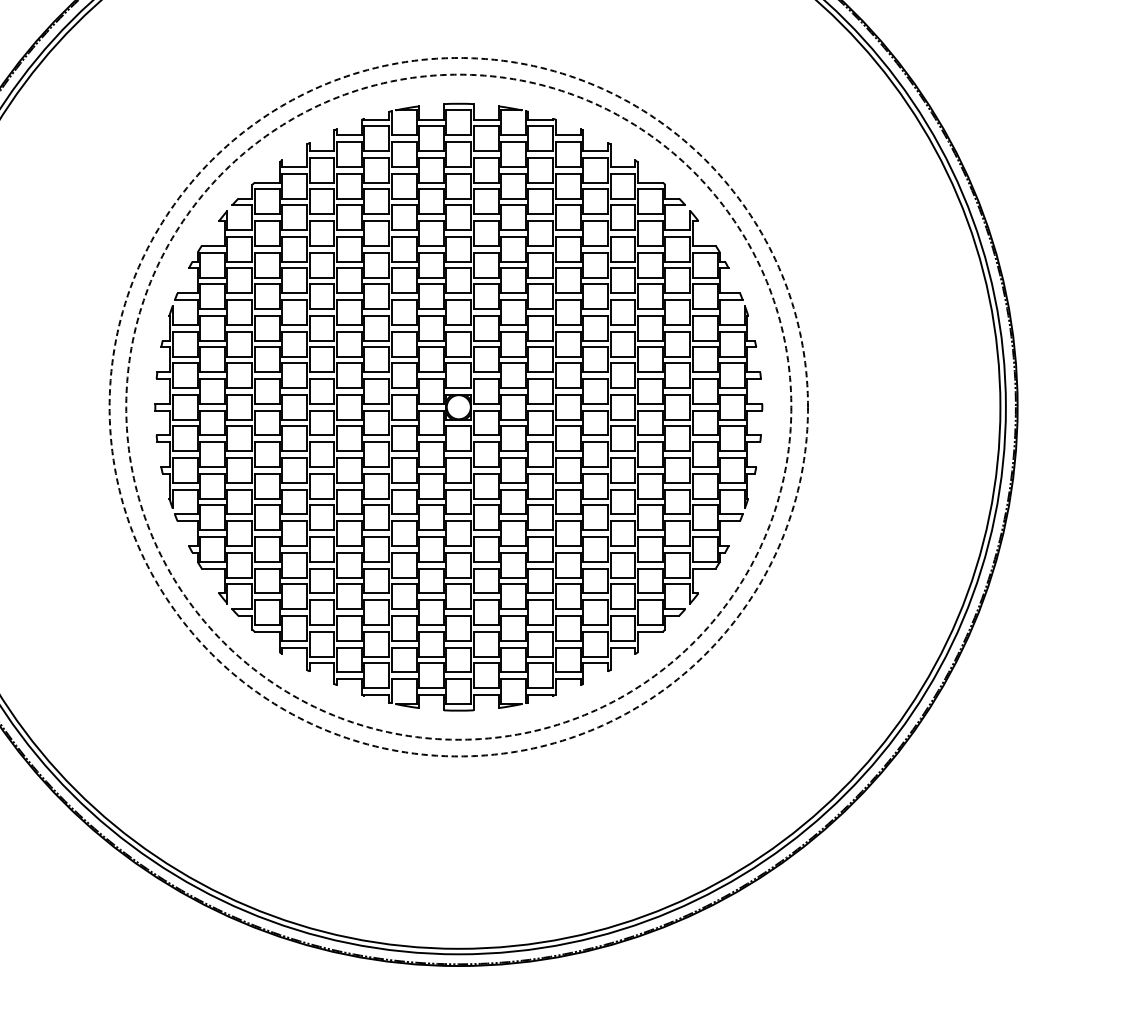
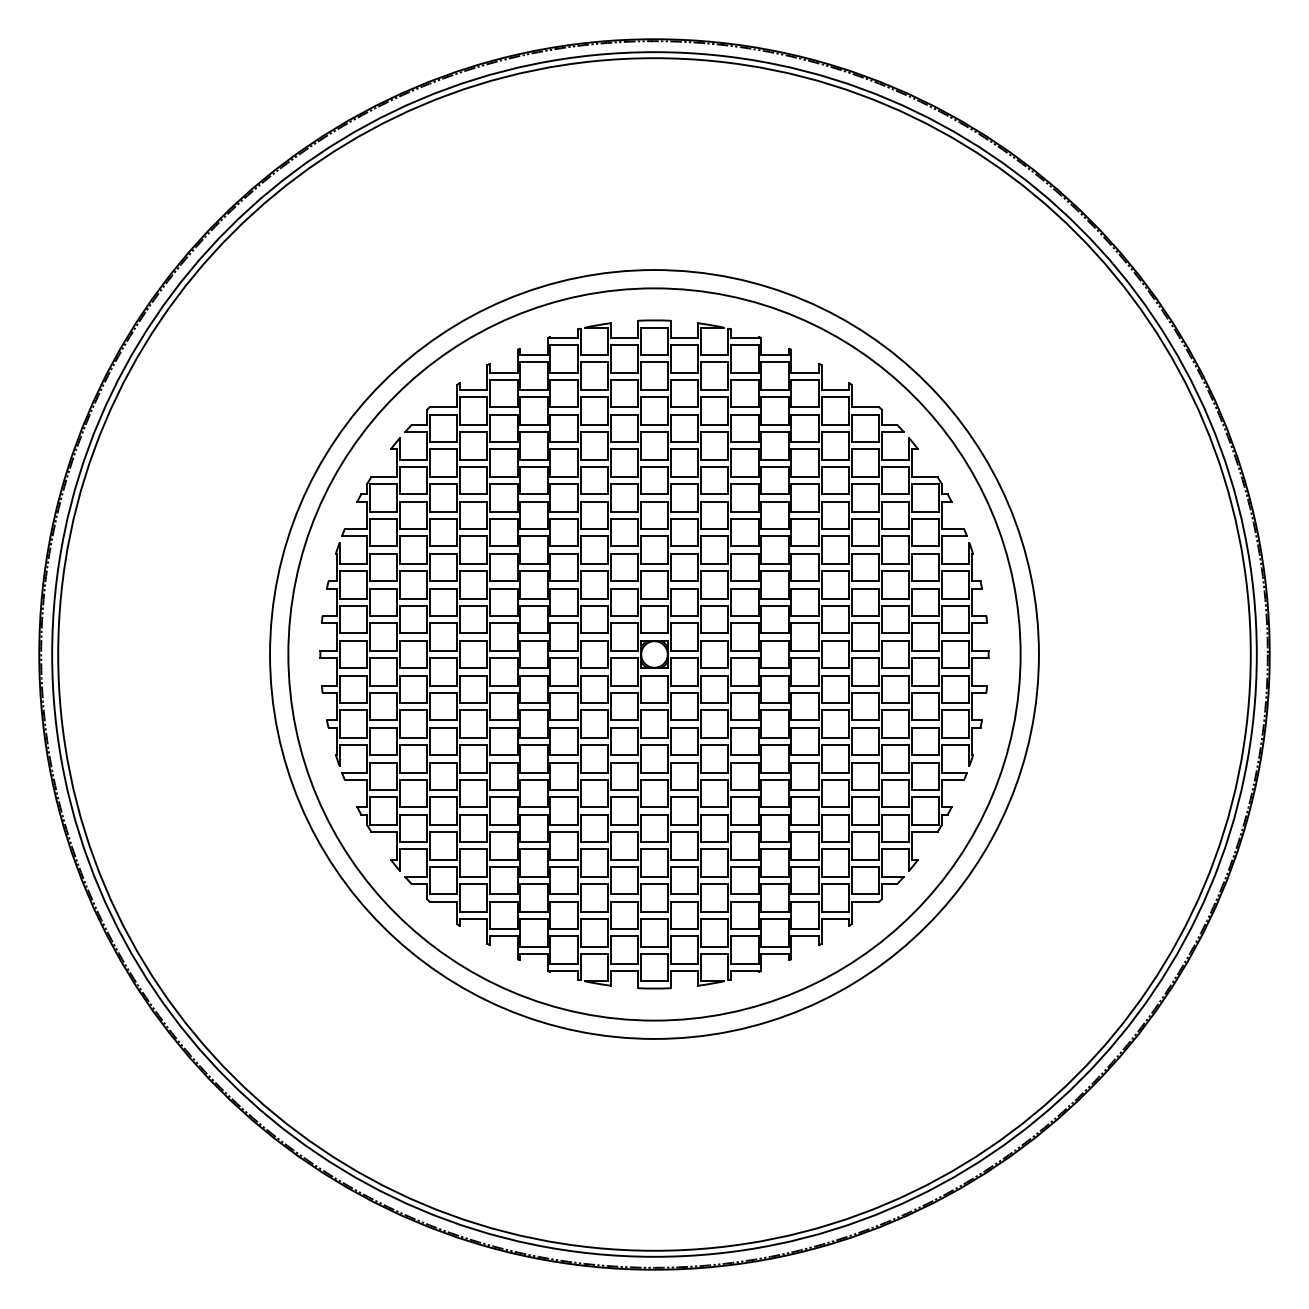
circle: (458, 407) -> (654, 654), dashed -> solid
circle: (458, 407) -> (654, 654), dashed -> solid

